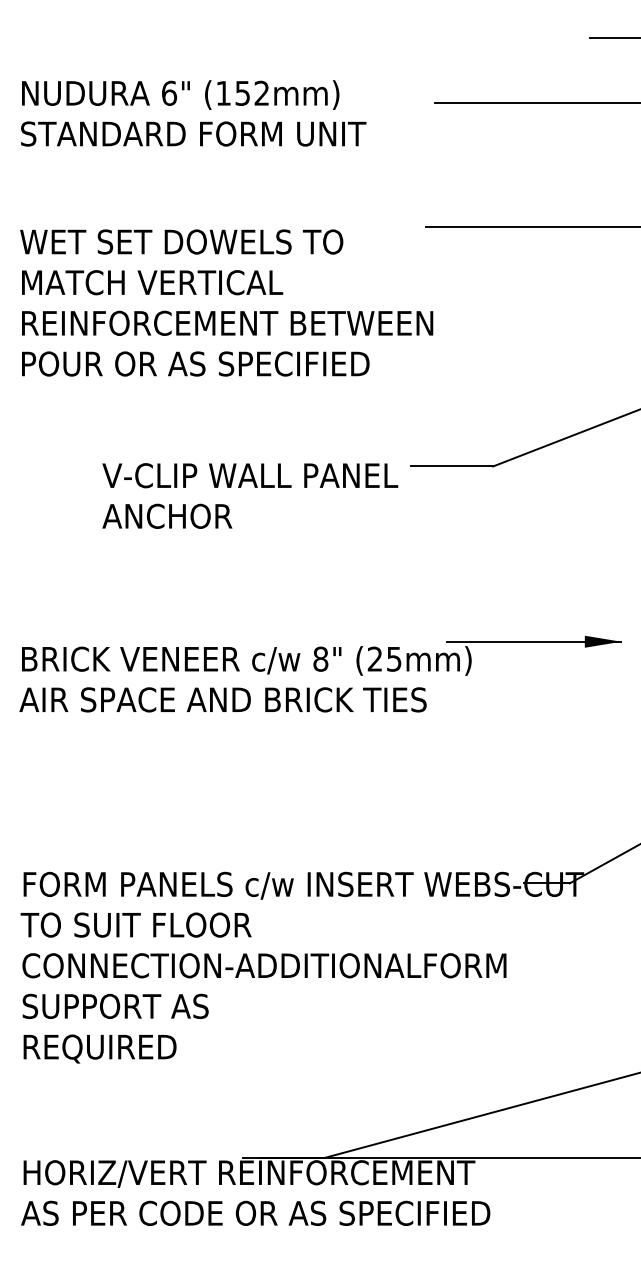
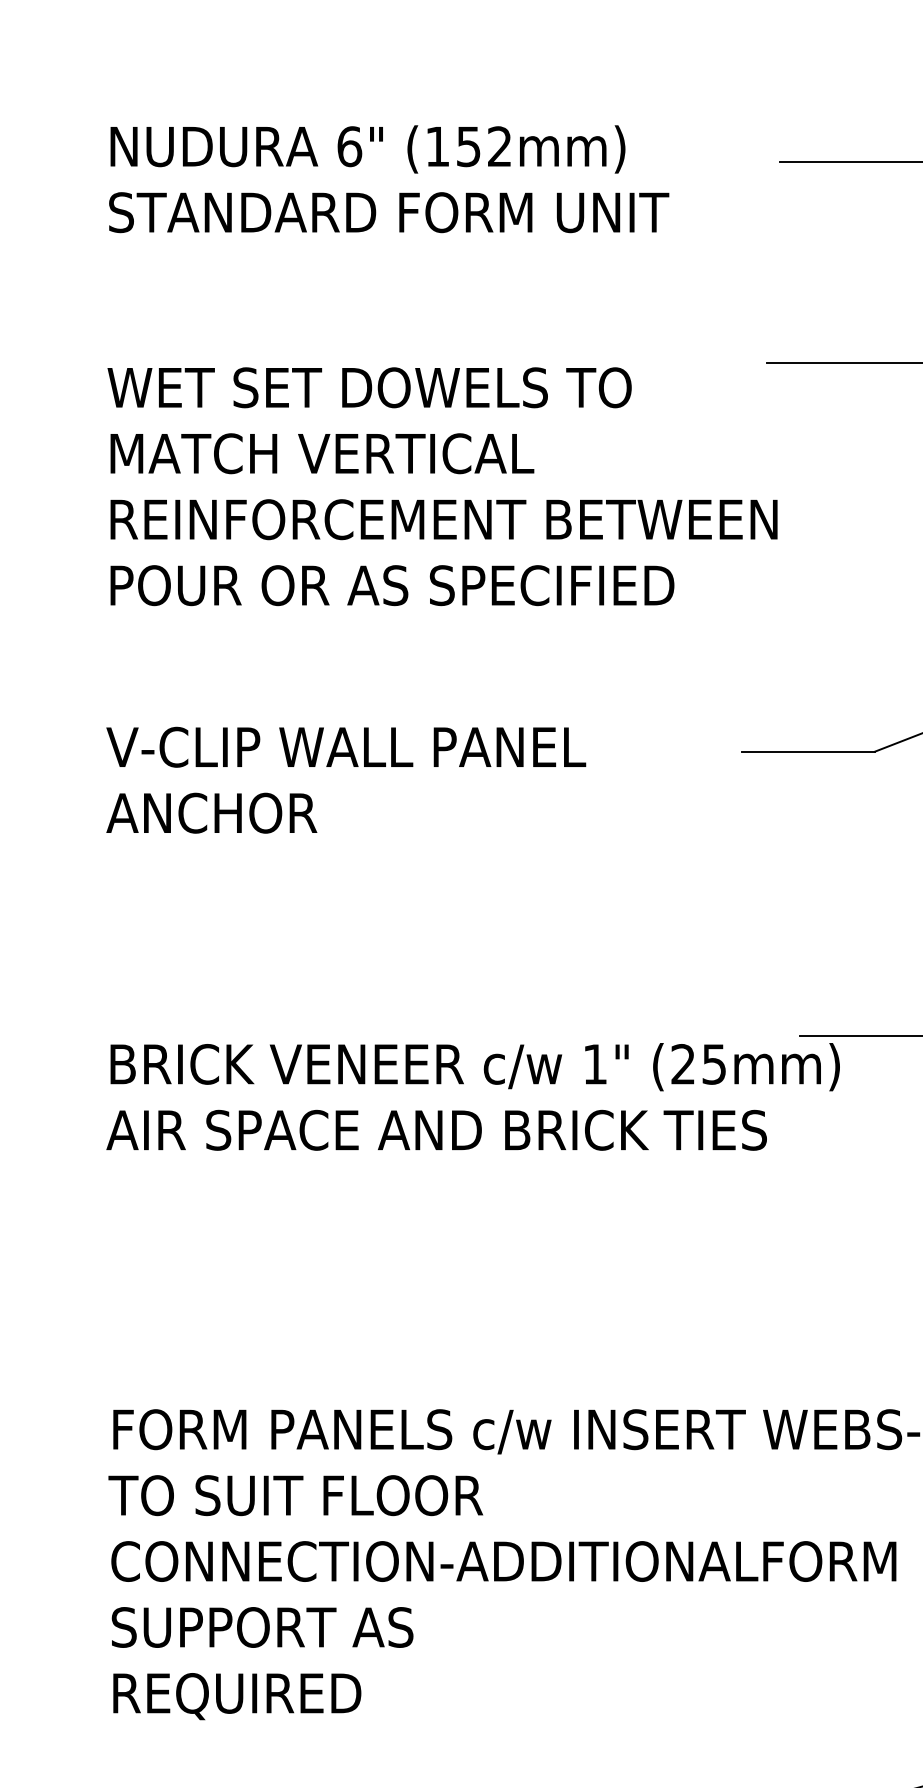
text: (250, 495) -> (346, 779), moved
text: (320, 658) -> (594, 1063), 8" -> 1"

